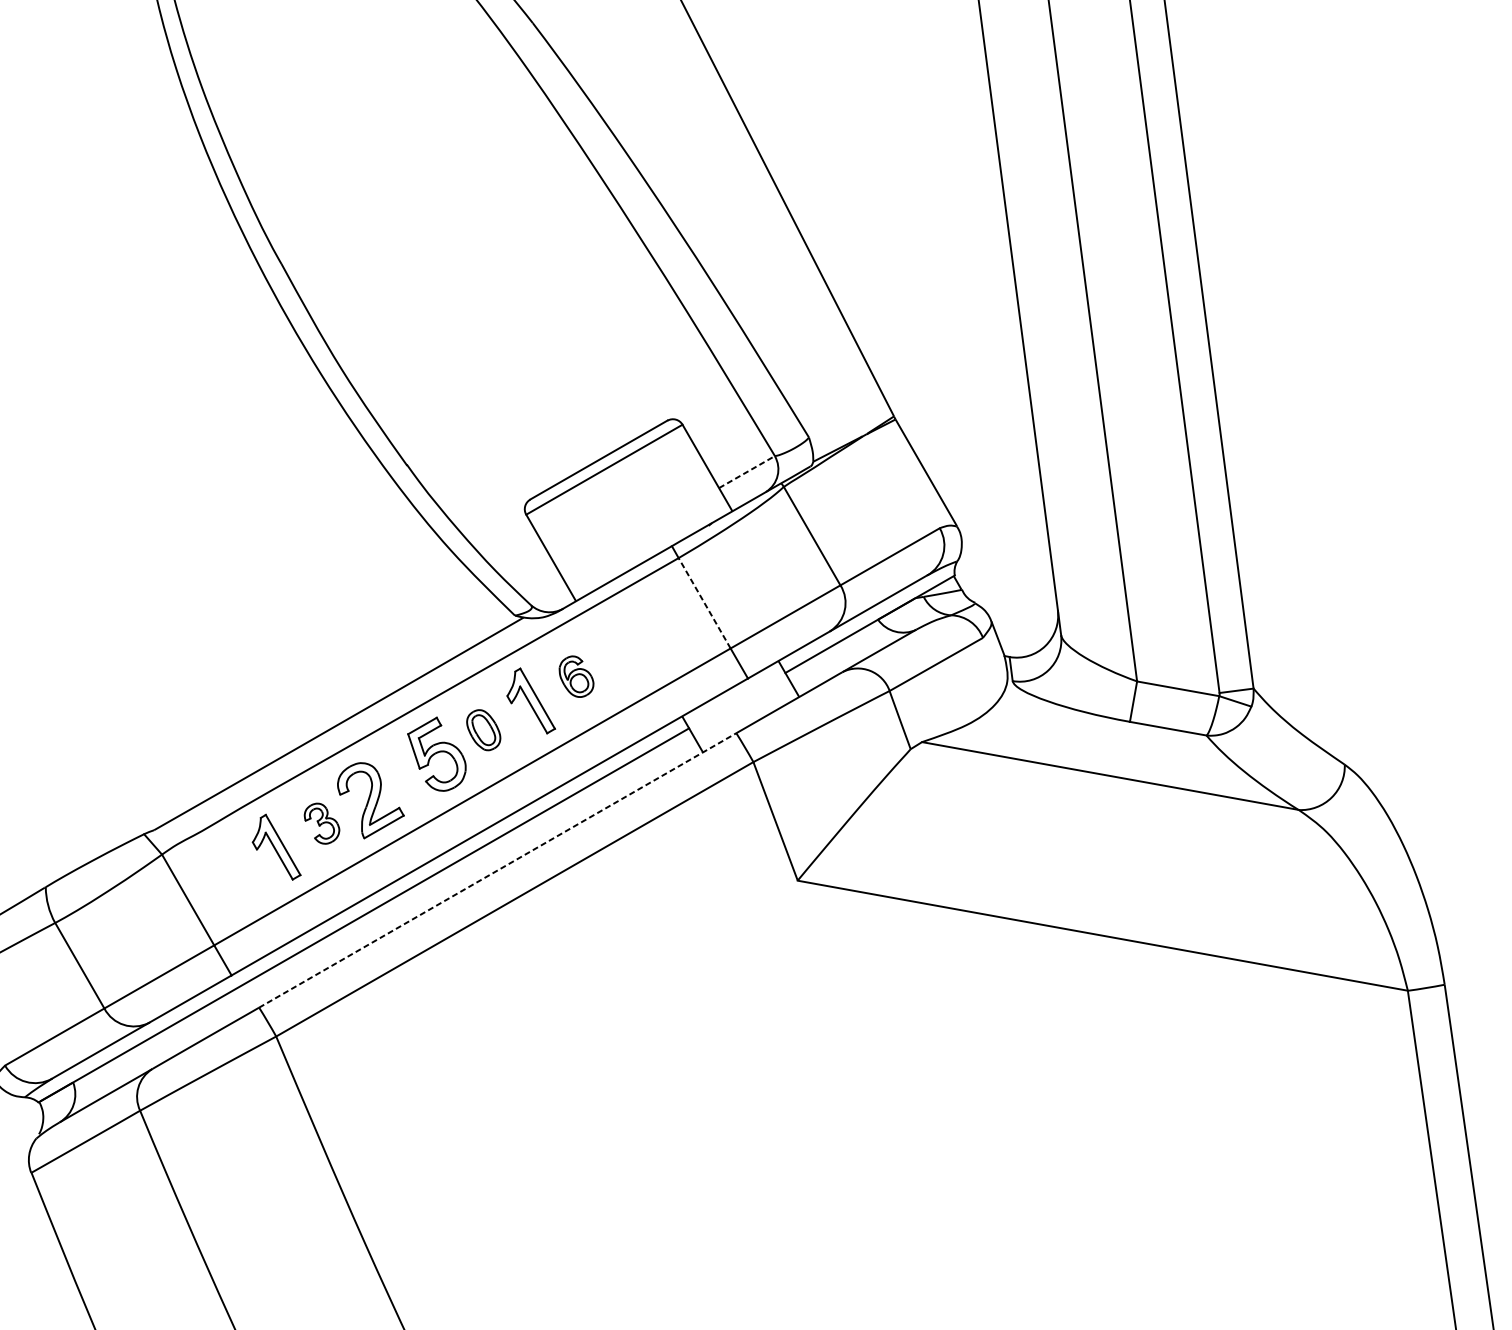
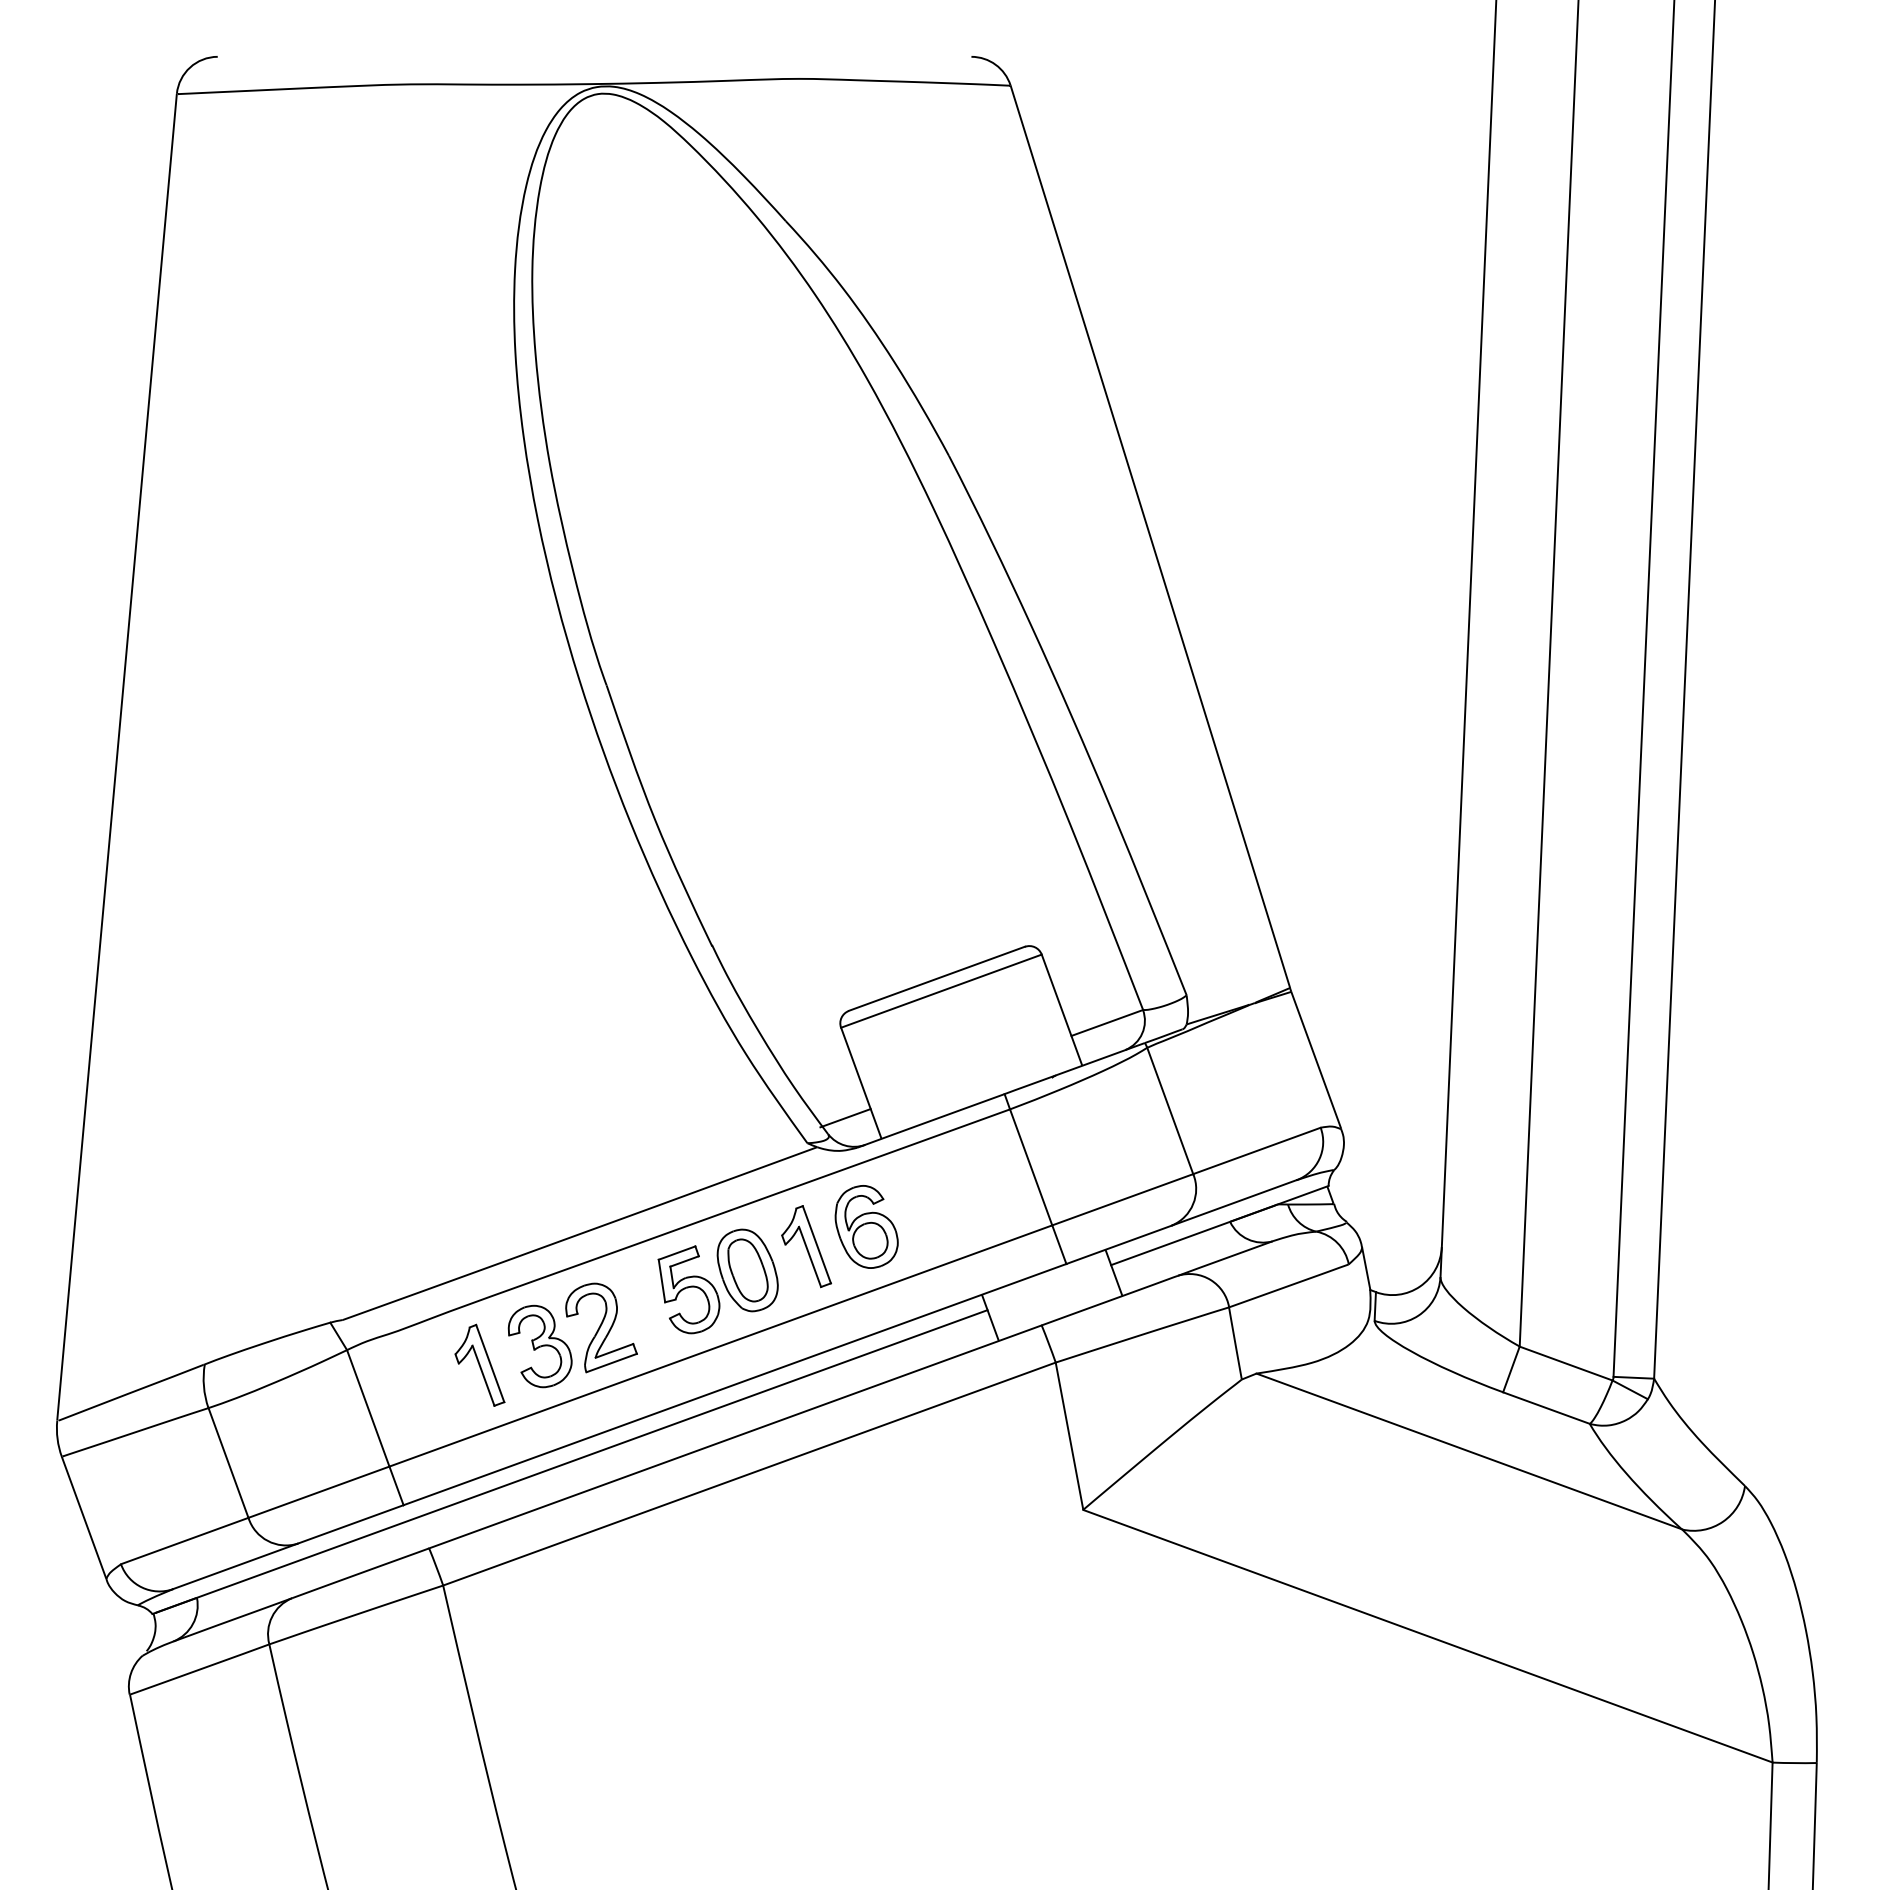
line: (747, 471) -> (1107, 1022), dashed -> solid
line: (543, 589) -> (845, 1118), added
line: (704, 603) -> (1031, 1167), dashed -> solid
part: (576, 676) -> (866, 1226), size x1.67
part: (483, 730) -> (747, 1270), size x1.67
part: (321, 823) -> (539, 1346), size x1.67
line: (497, 870) -> (735, 1436), dashed -> solid

